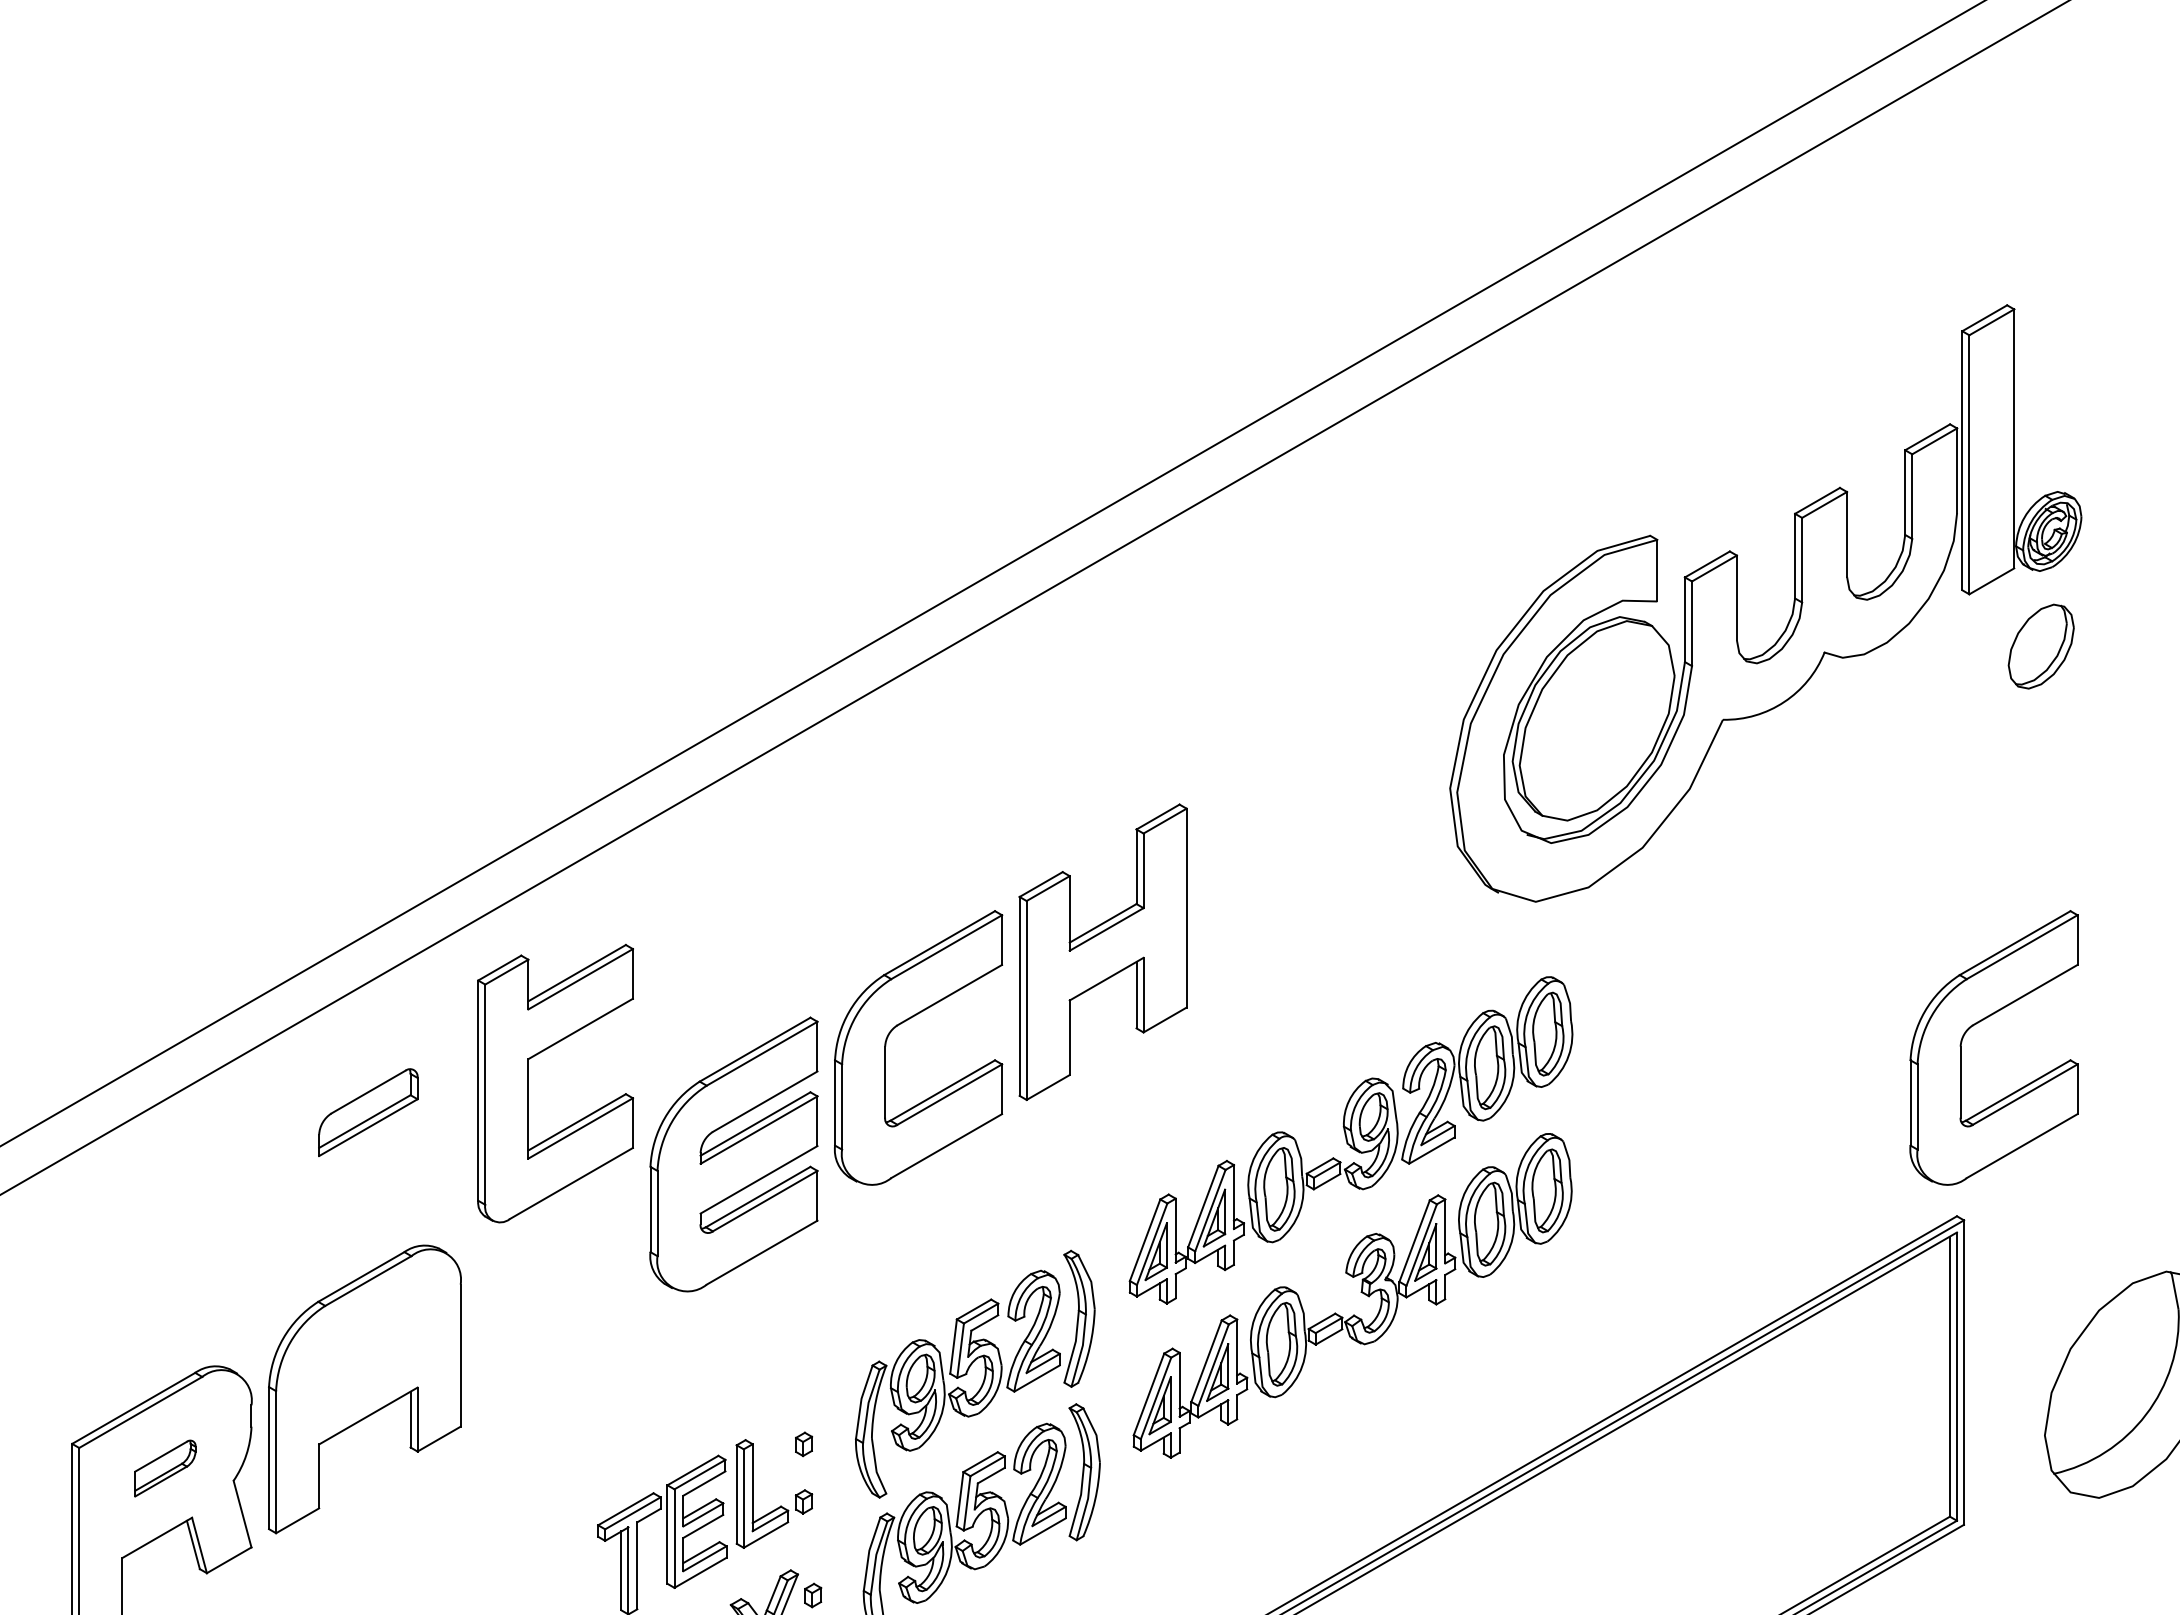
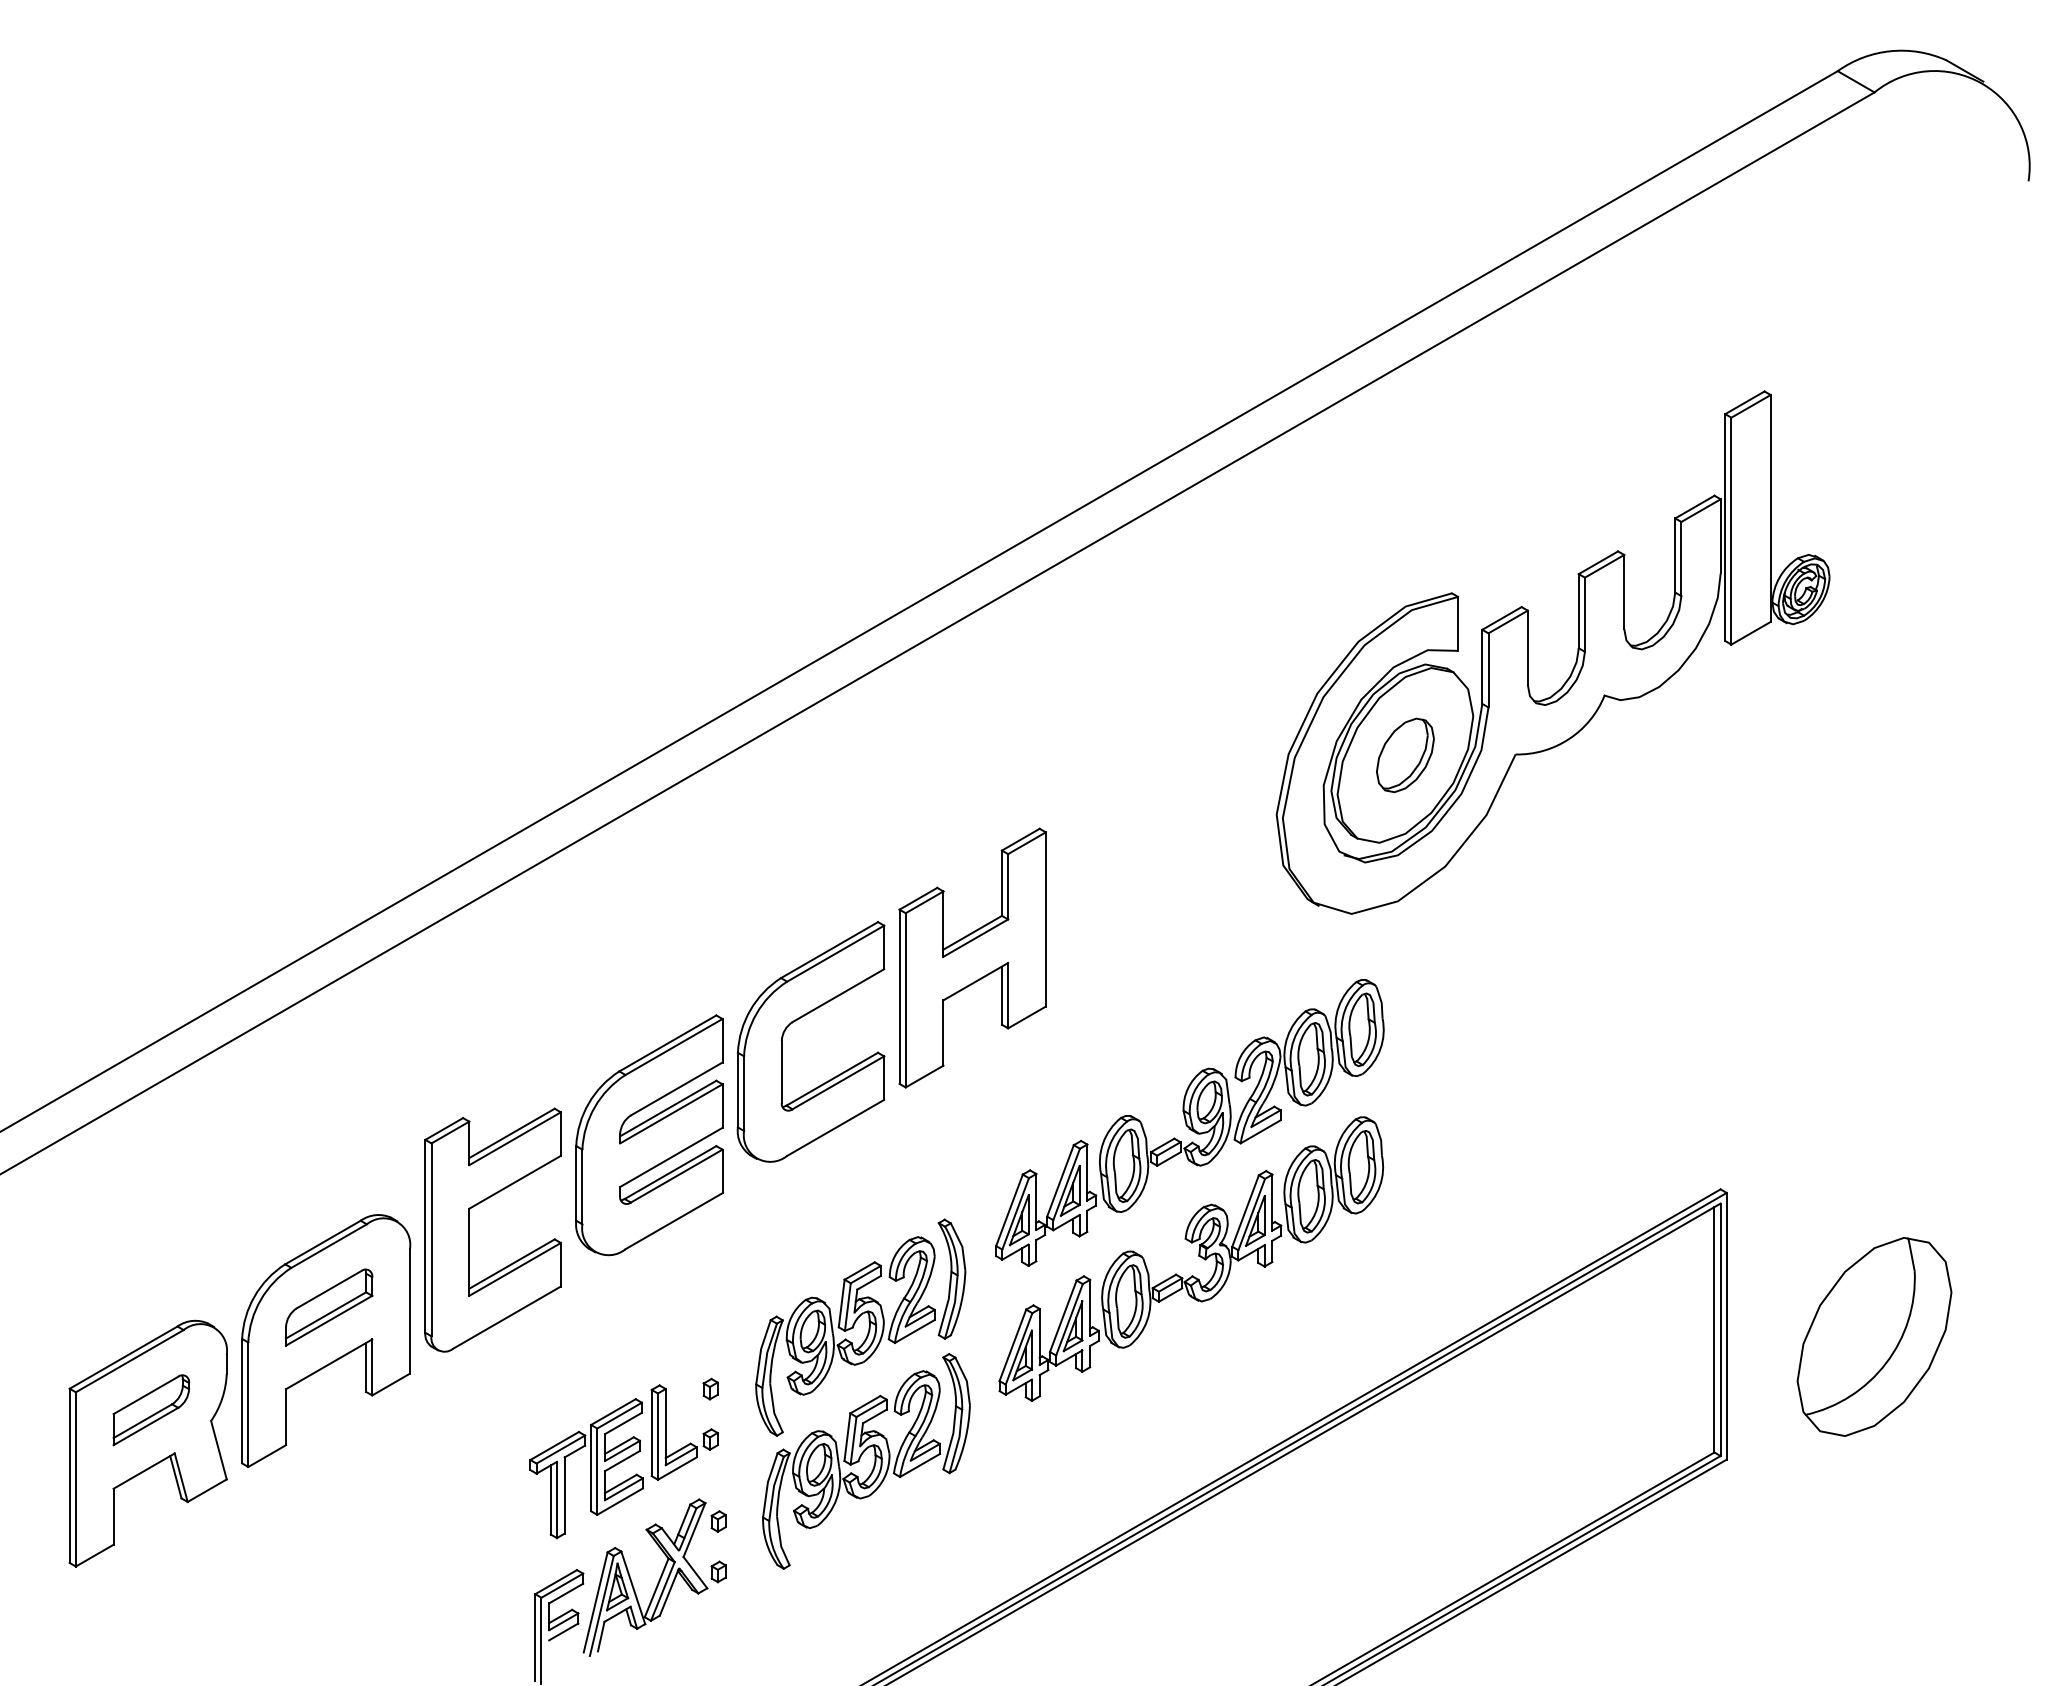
part: (2041, 646) -> (1405, 755), moved
part: (1980, 1022) -> (1741, 1019), removed
part: (528, 1082) -> (469, 1229), moved
part: (368, 1112) -> (329, 1307), moved
part: (165, 1468) -> (151, 1410), size x1.43

